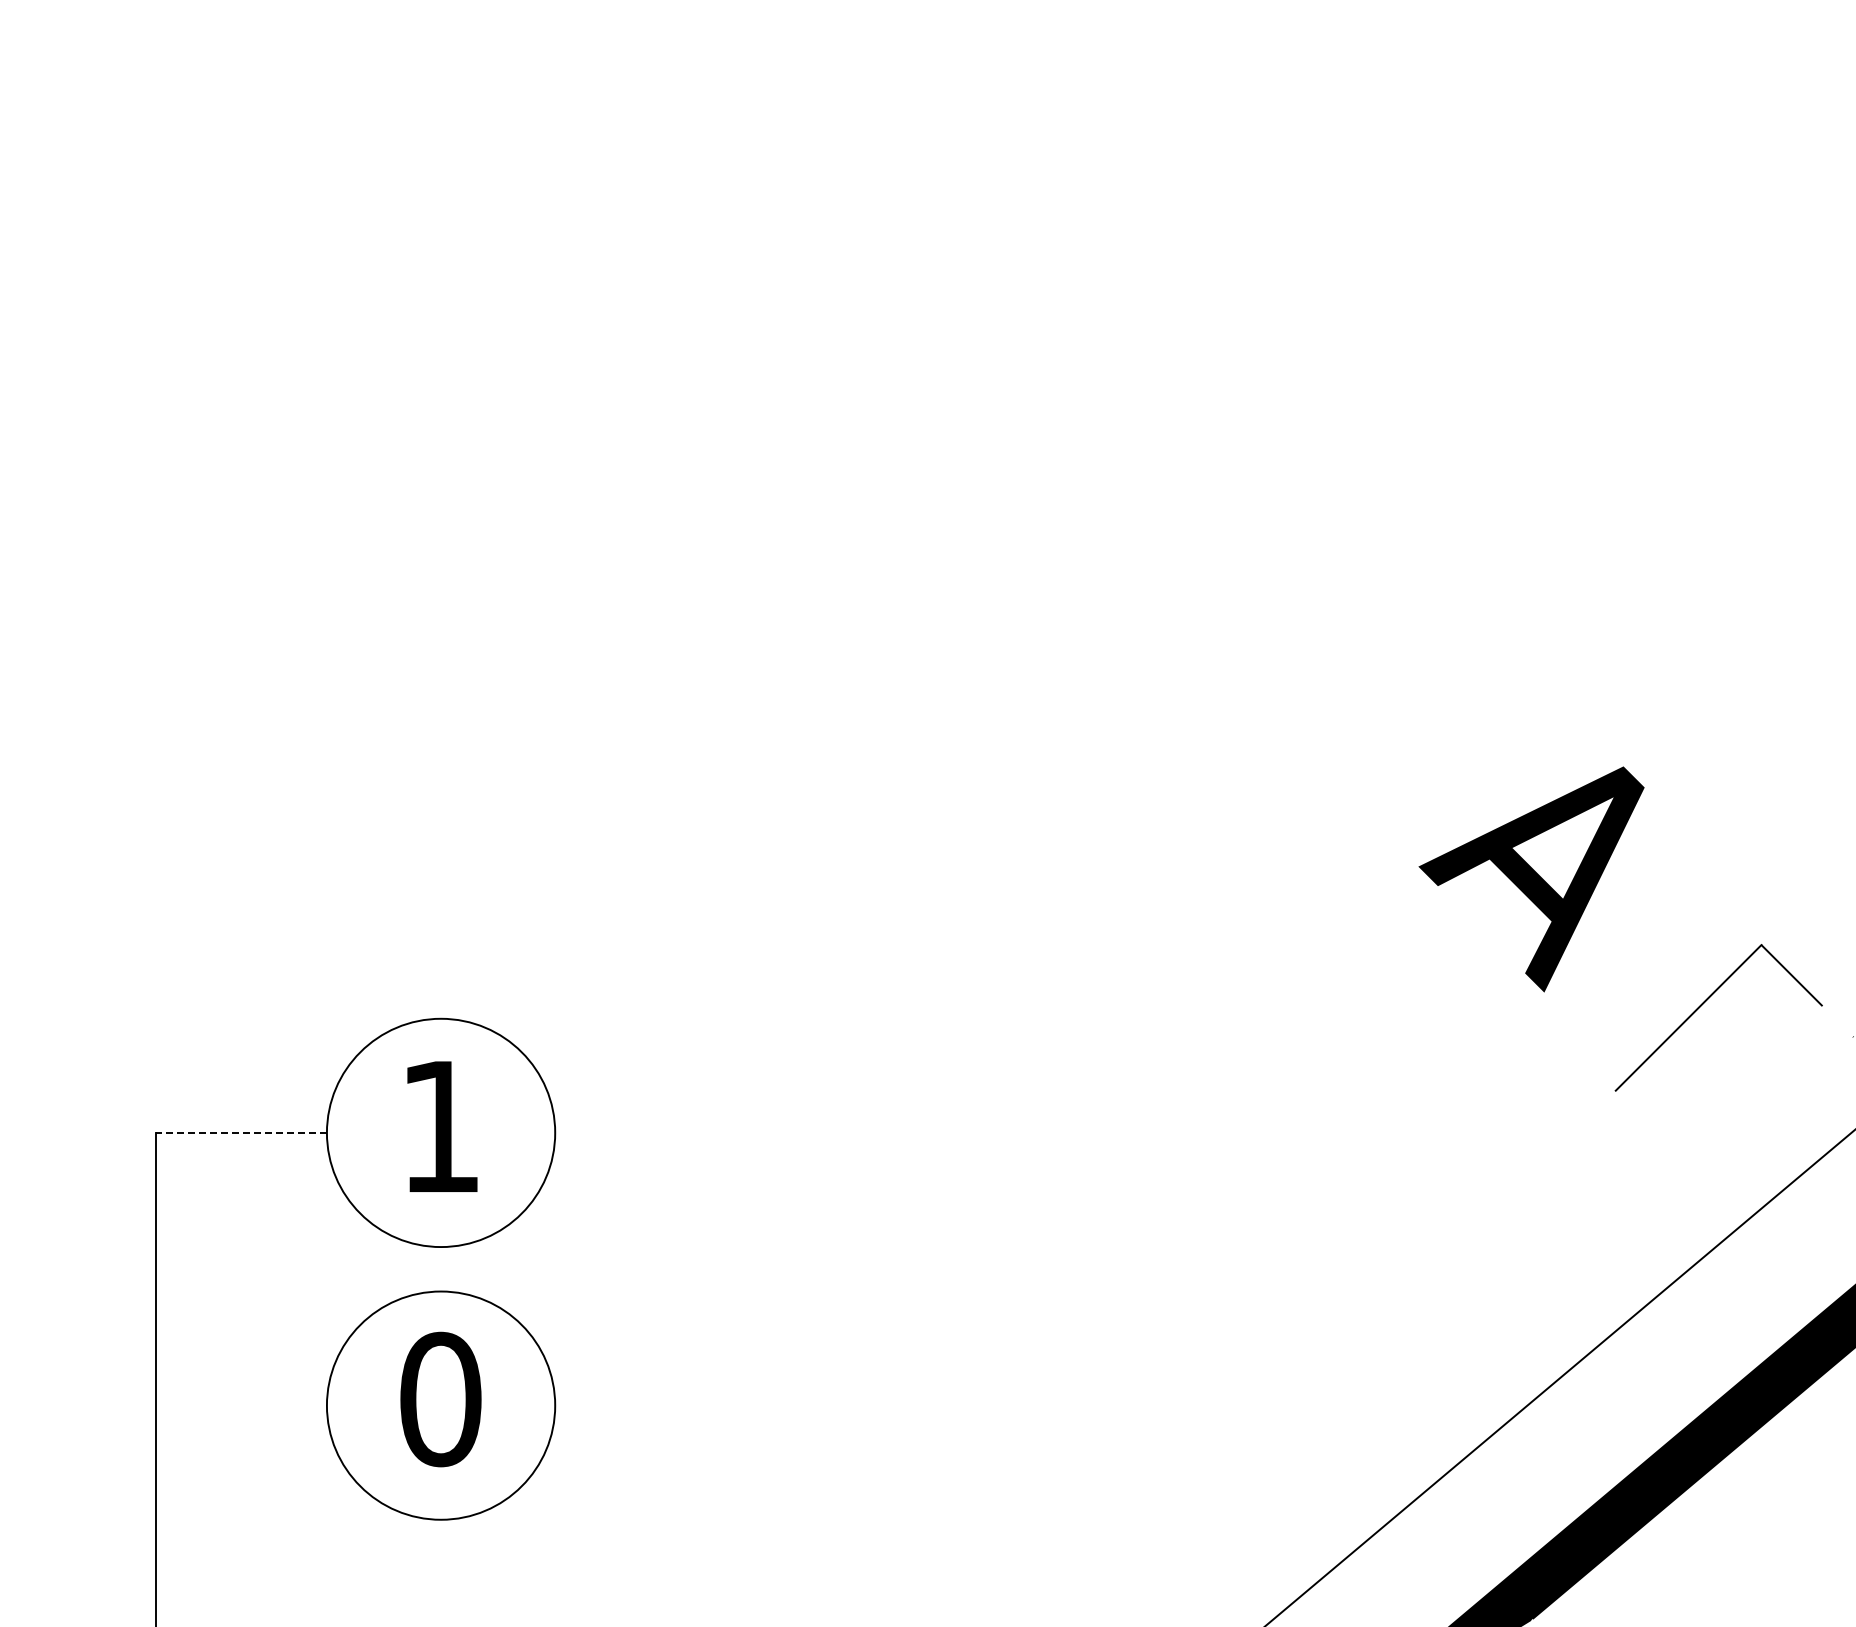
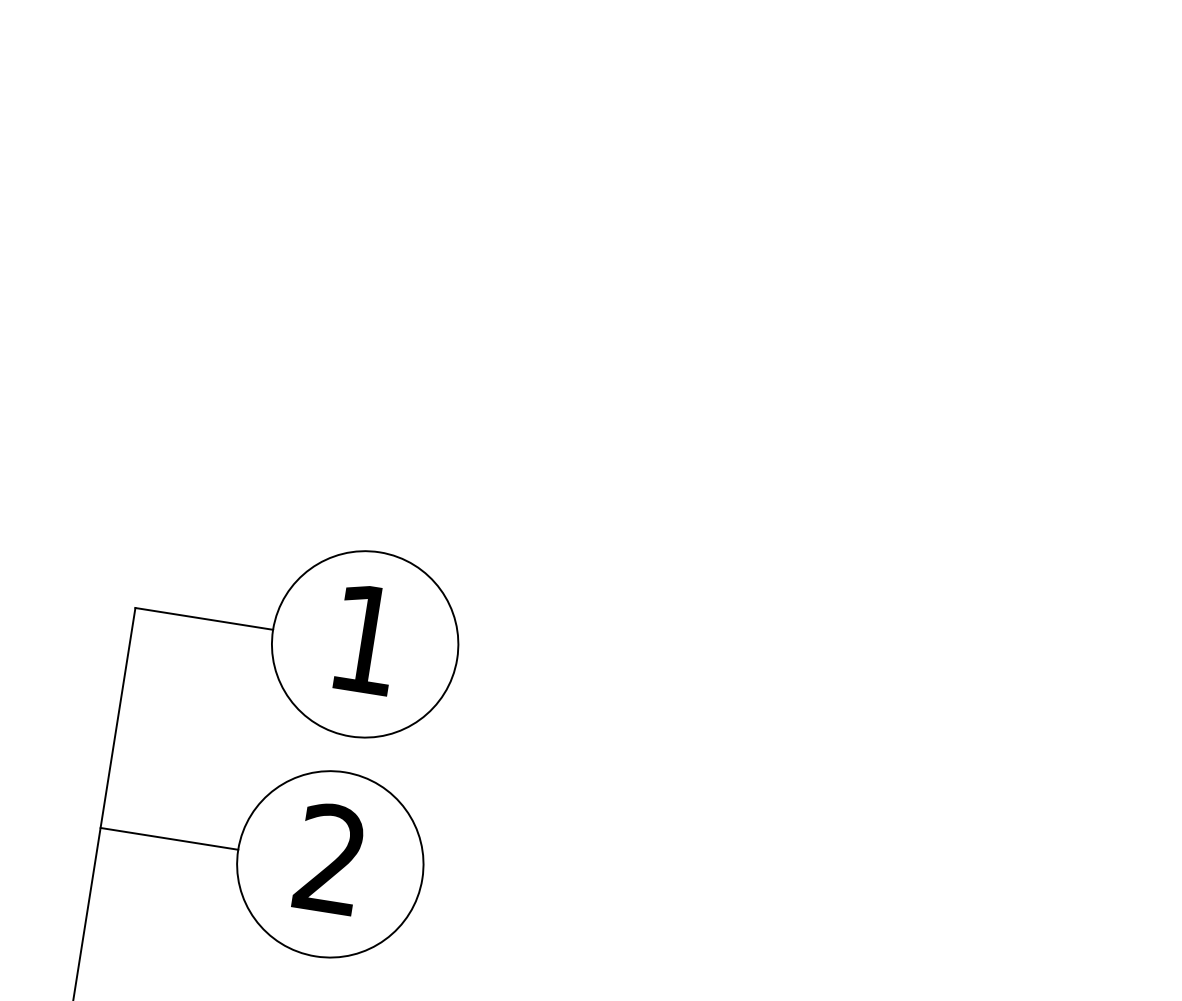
line: (241, 1132) -> (204, 618), dashed -> solid
text: (440, 1399) -> (330, 859), 0 -> 2
line: (241, 1405) -> (169, 838), added

